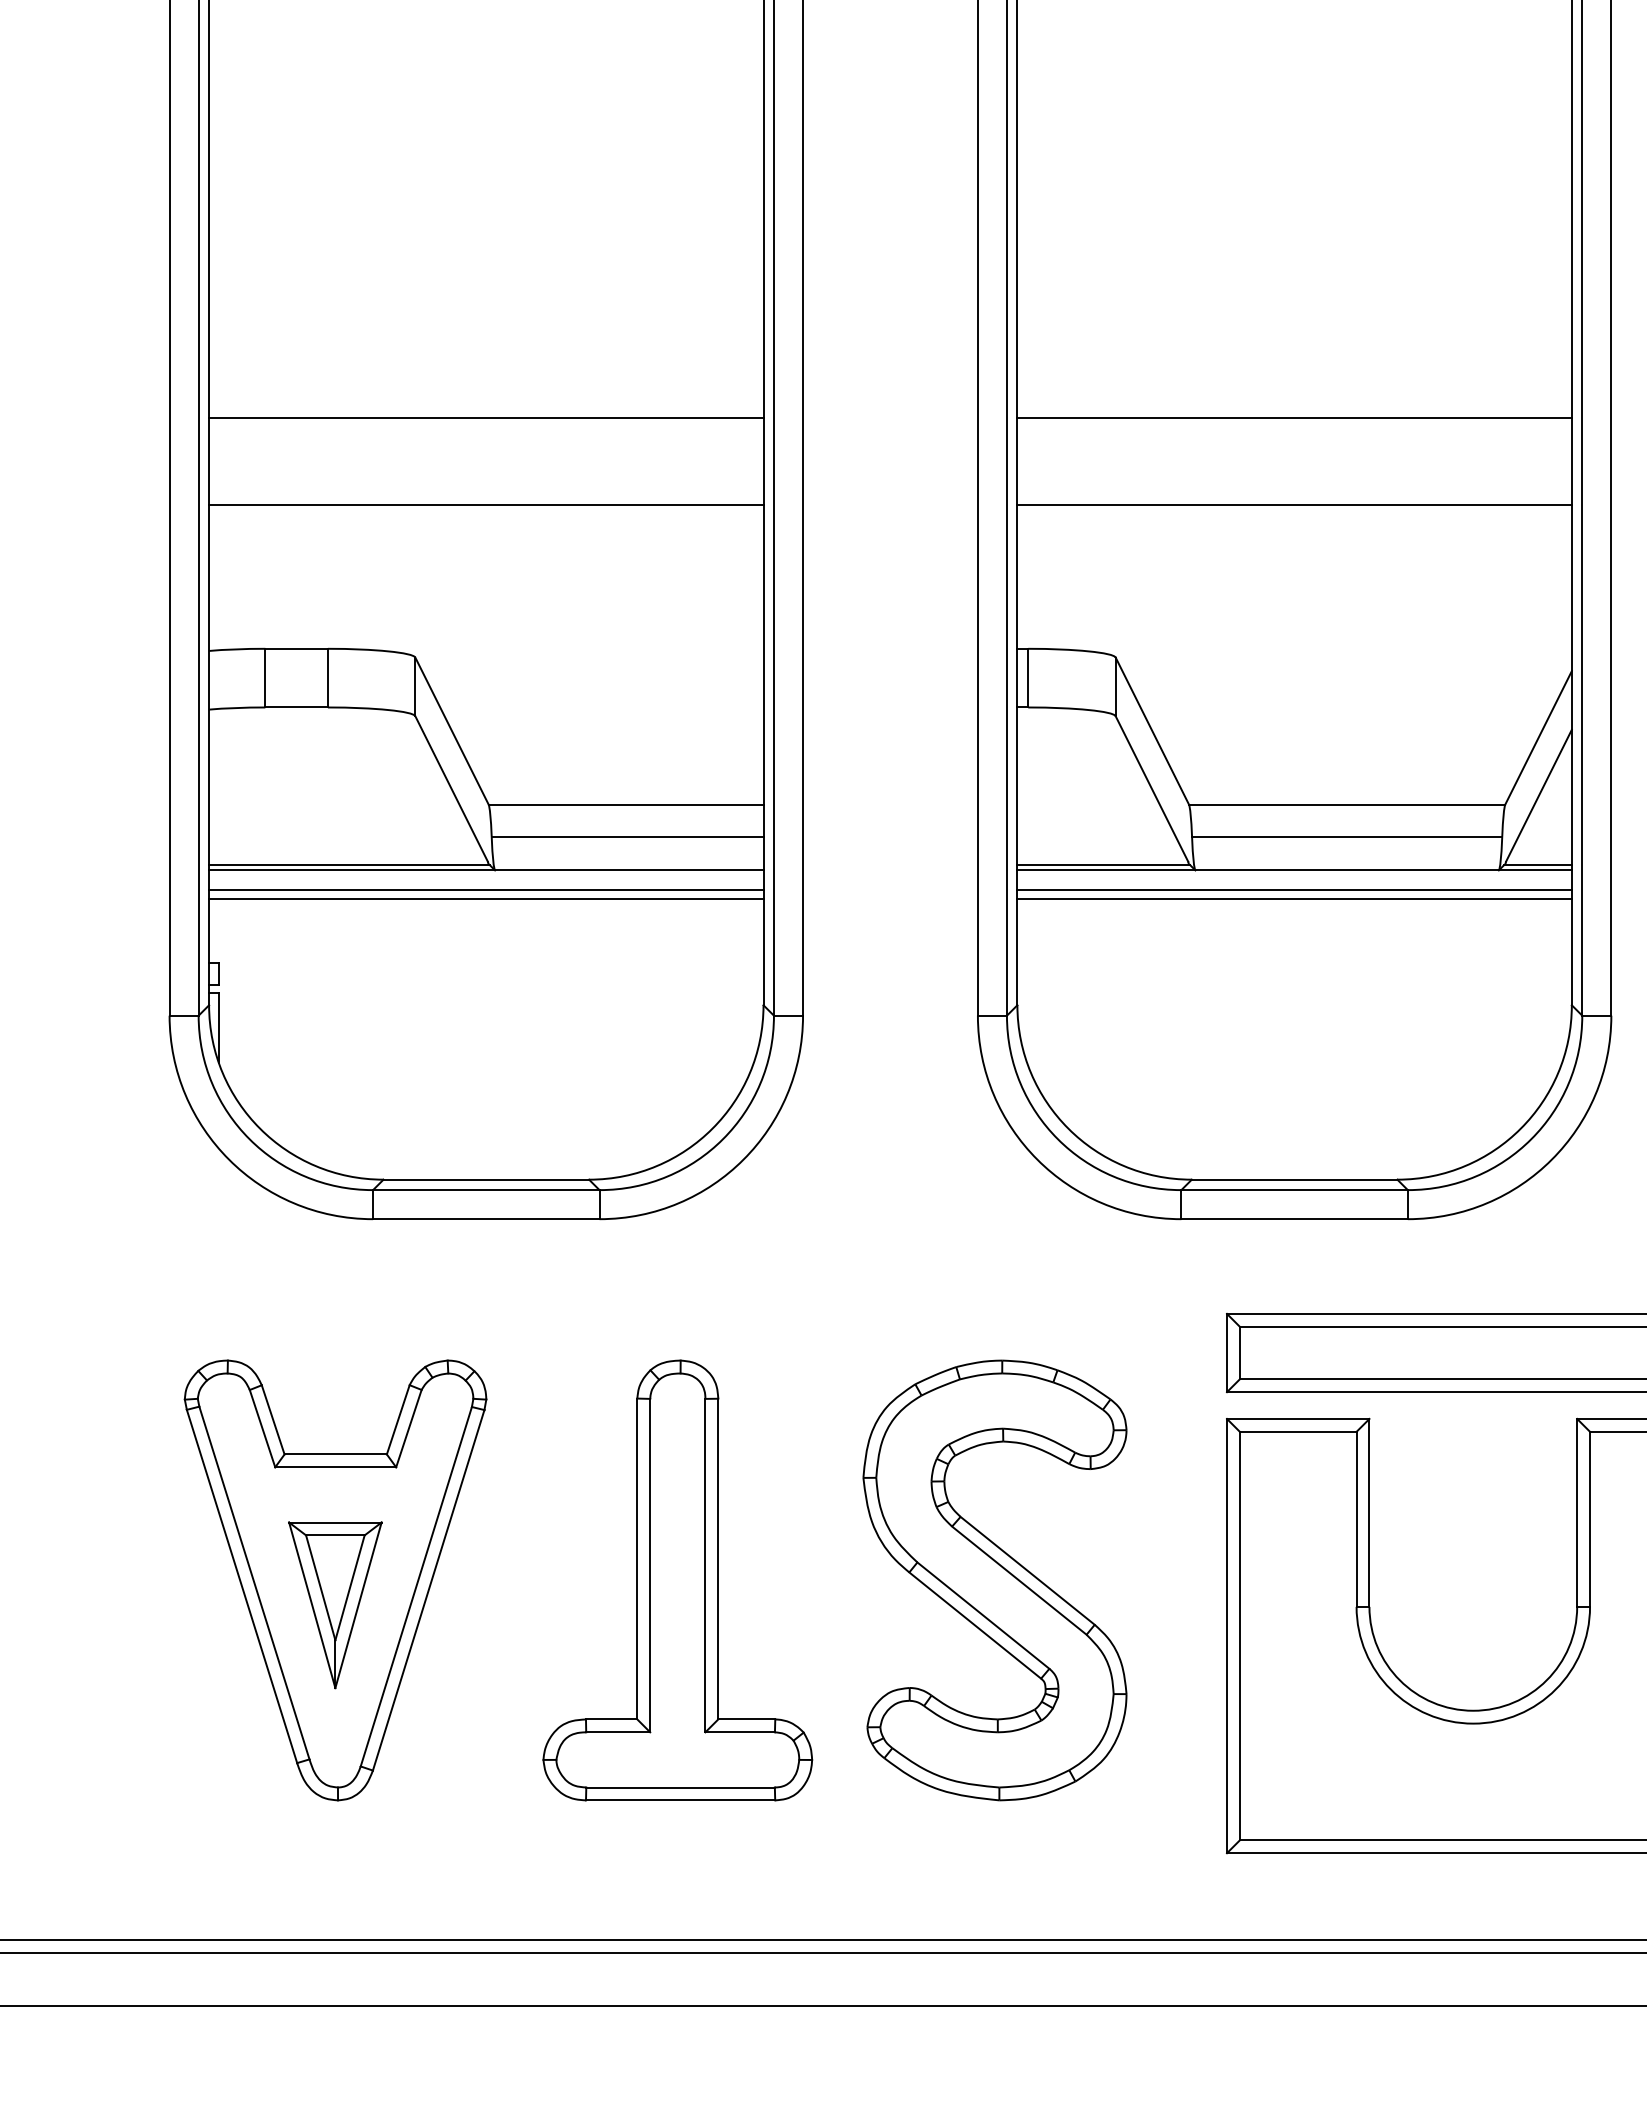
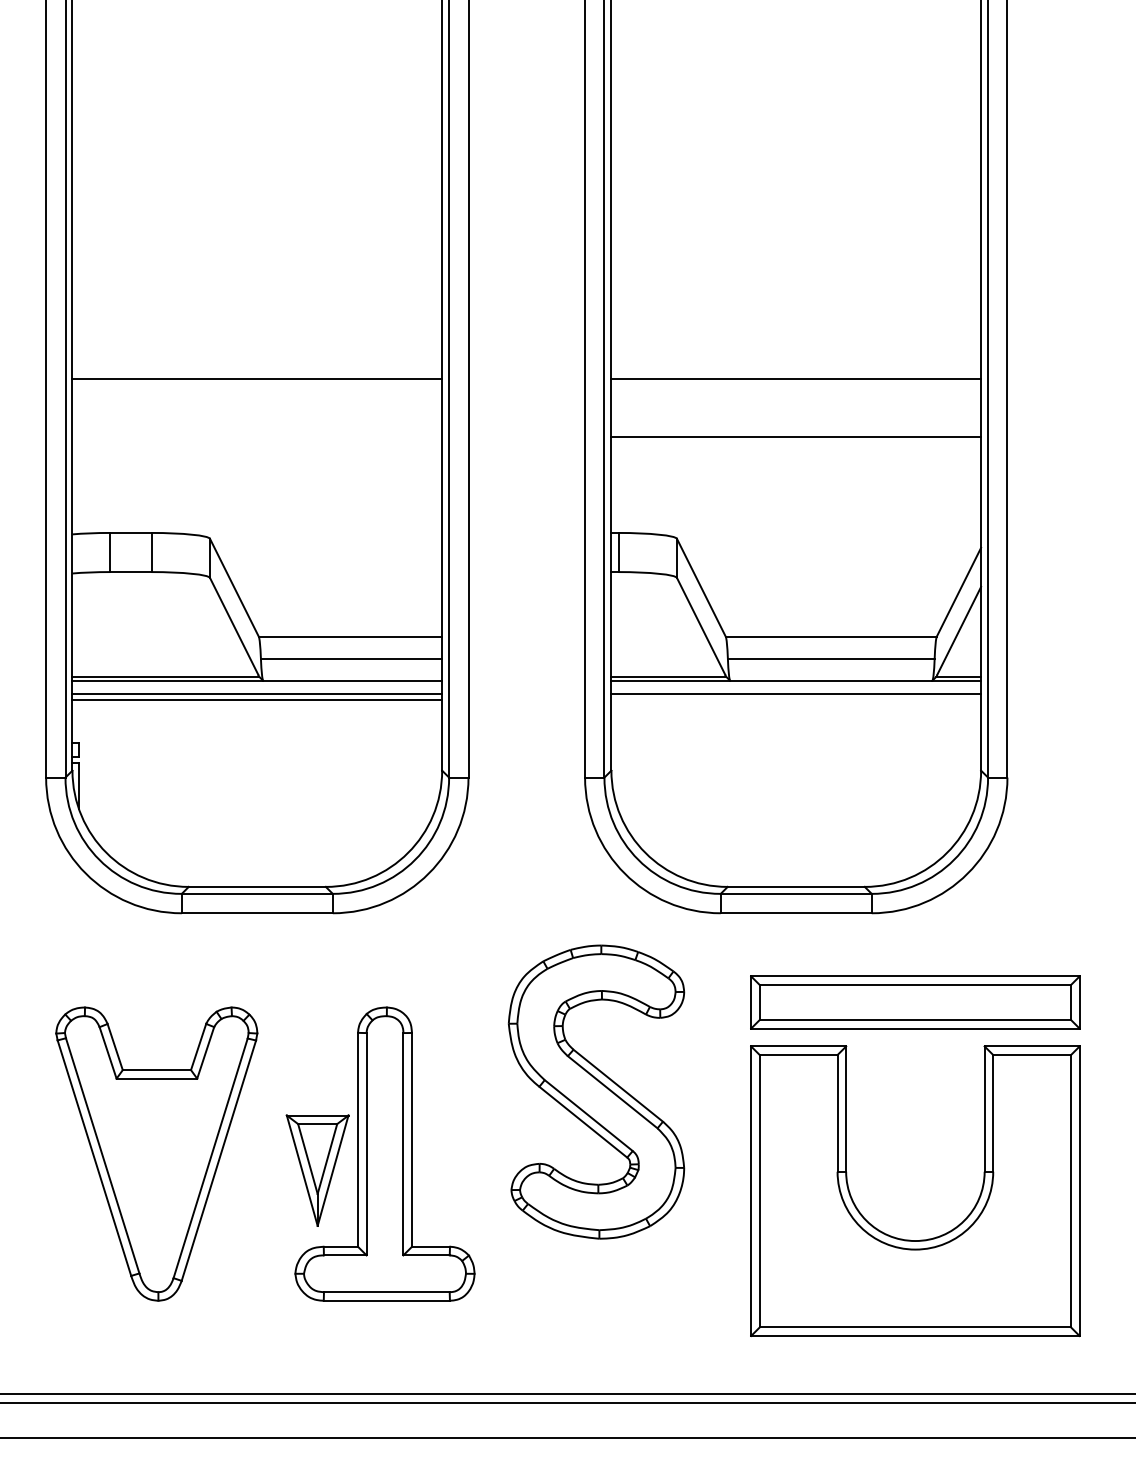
line: (486, 504) -> (257, 436), removed
line: (1294, 898) -> (796, 699), removed
part: (995, 1579) -> (596, 1091), moved
part: (335, 1604) -> (317, 1170), moved

